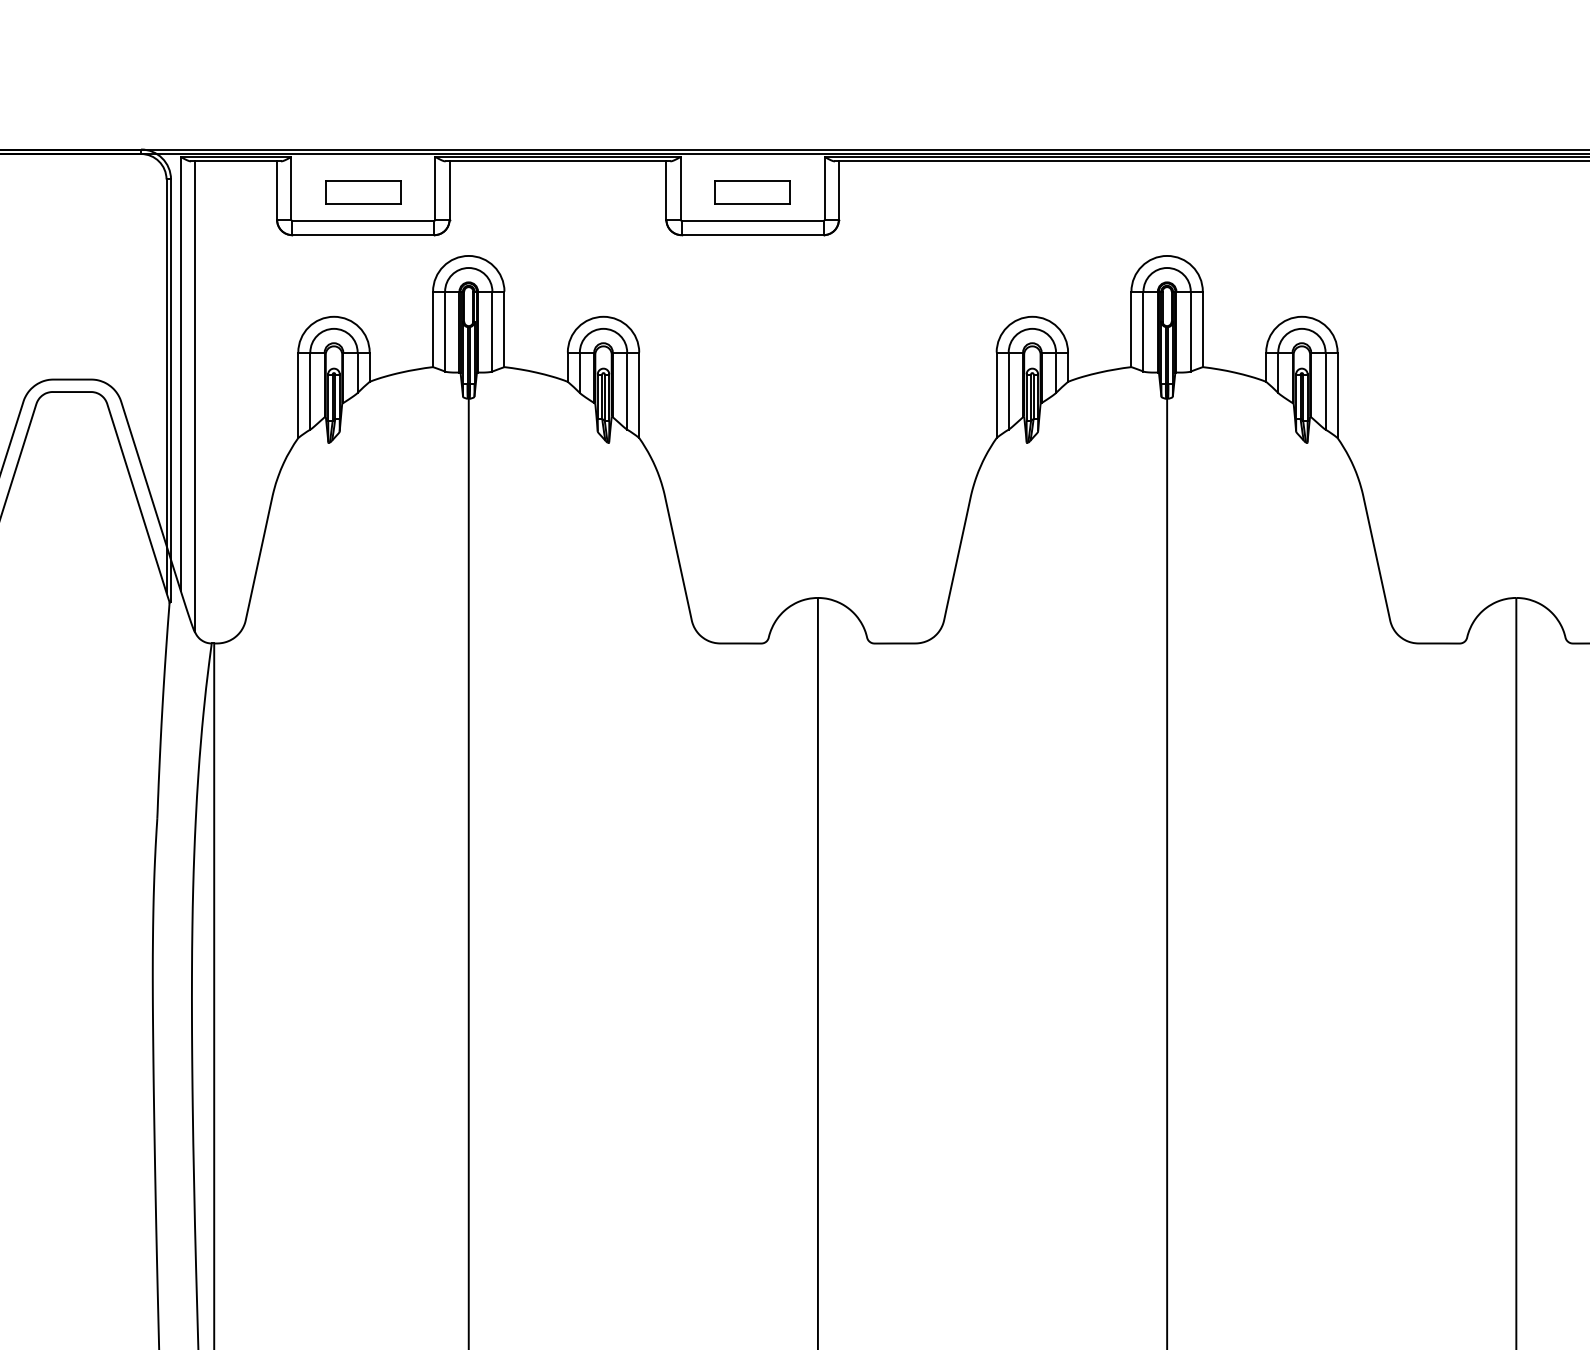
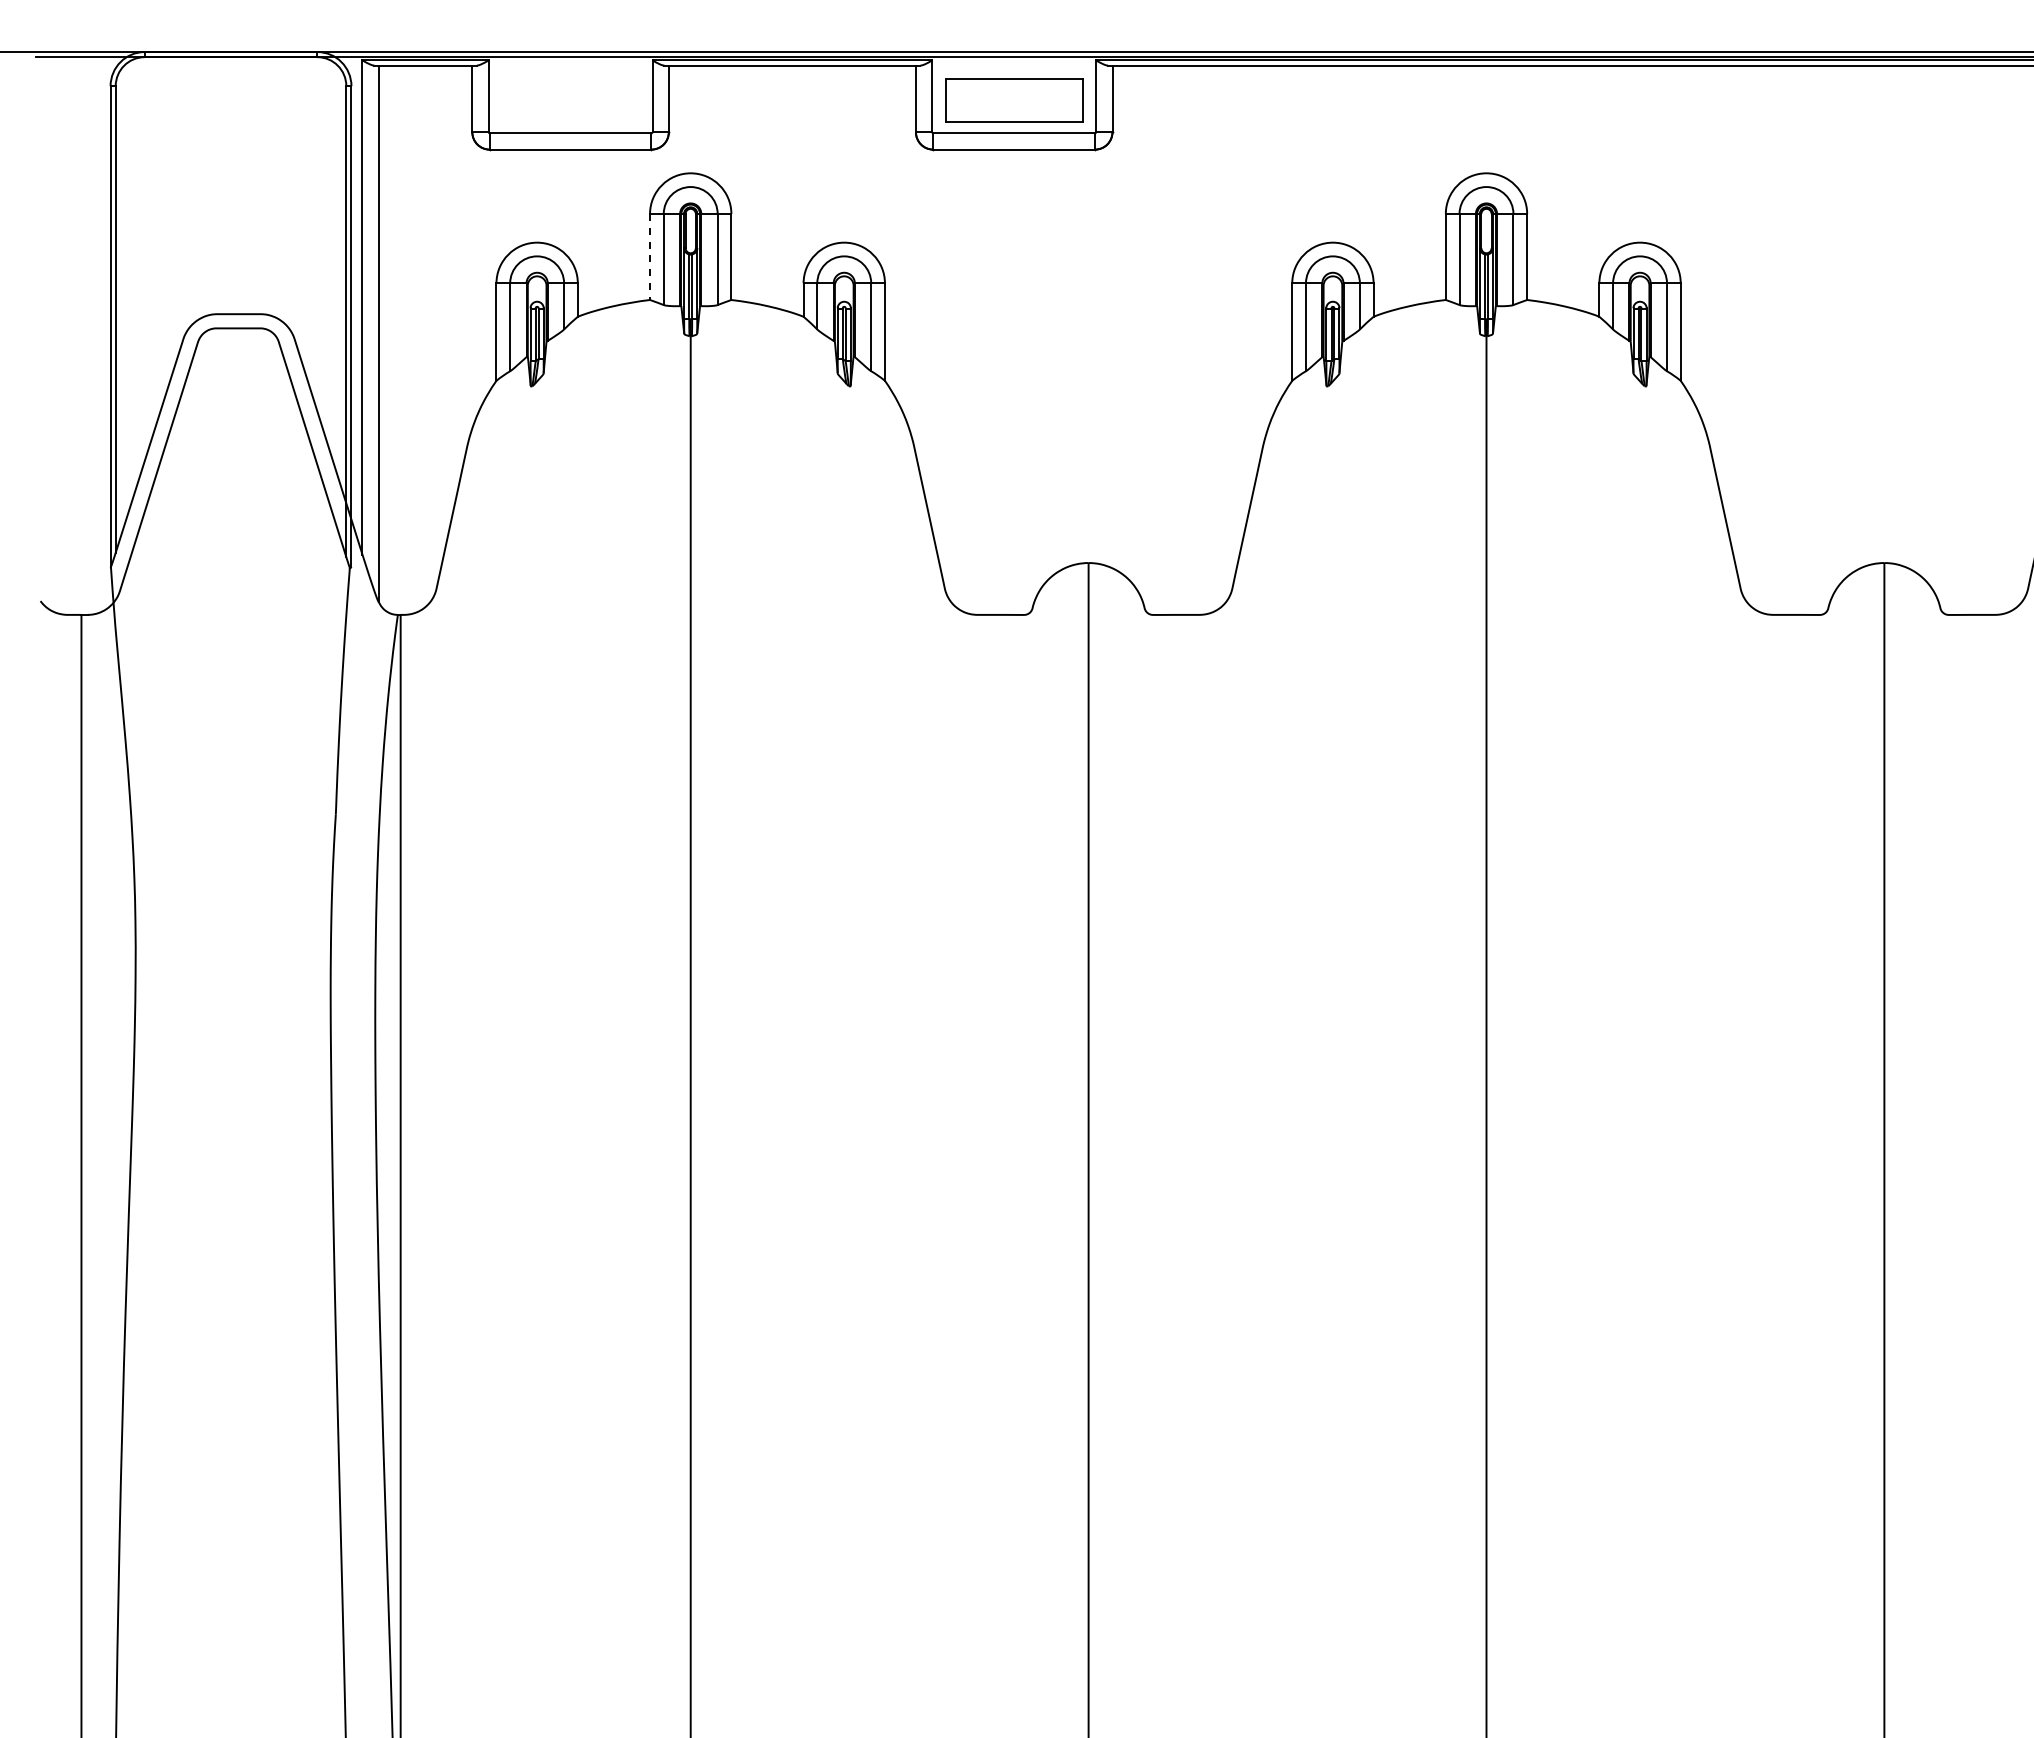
part: (363, 192) -> (570, 100), removed
part: (752, 192) -> (1013, 100), size x1.6
line: (433, 329) -> (650, 257), solid -> dashed

